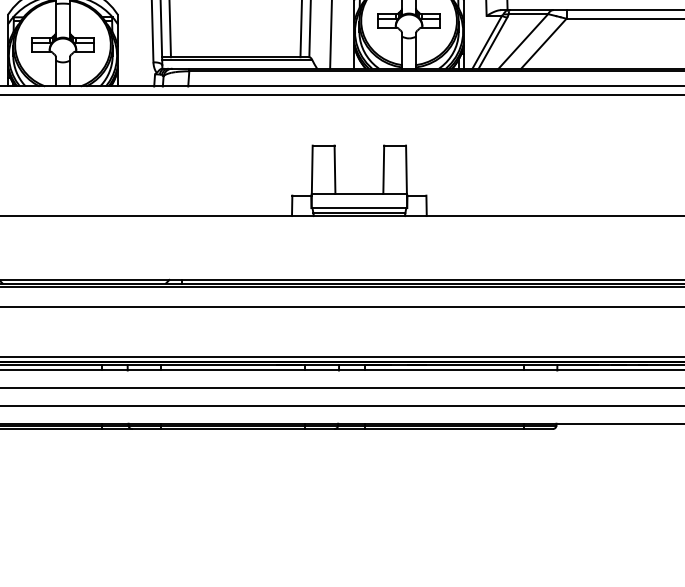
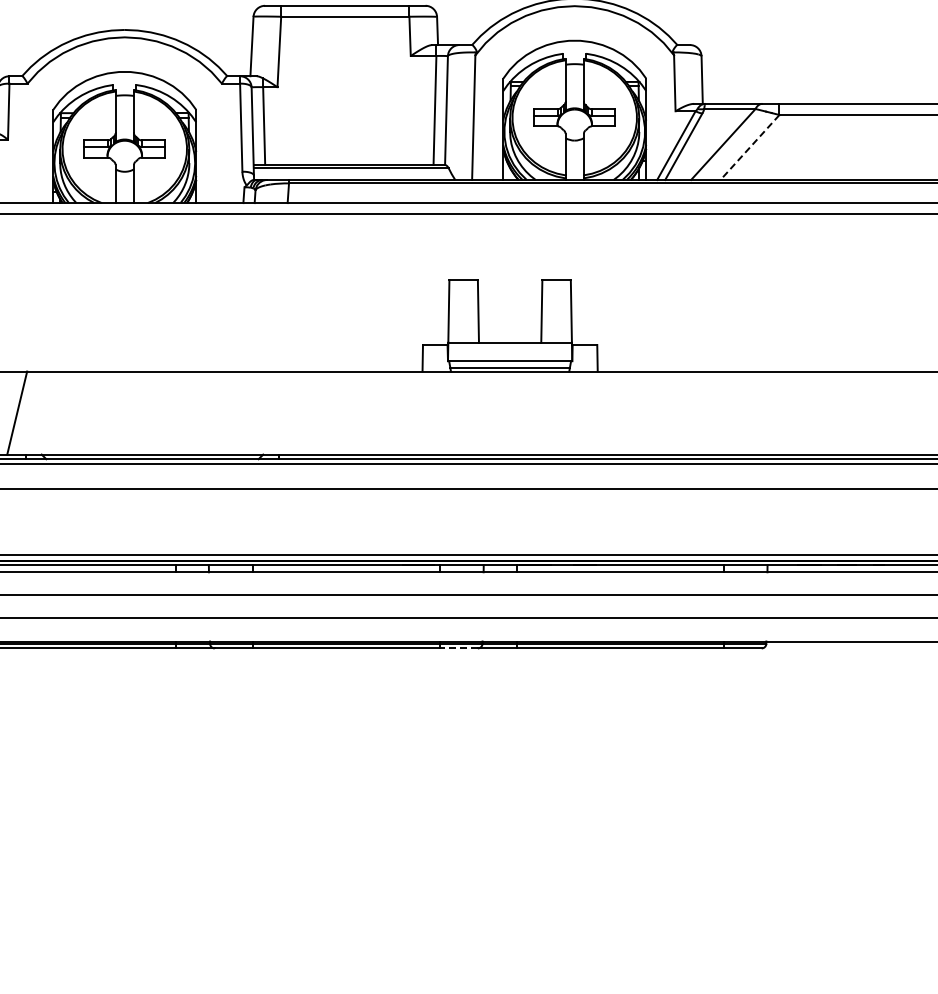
line: (543, 43) -> (749, 147), solid -> dashed
line: (319, 429) -> (458, 648), solid -> dashed

